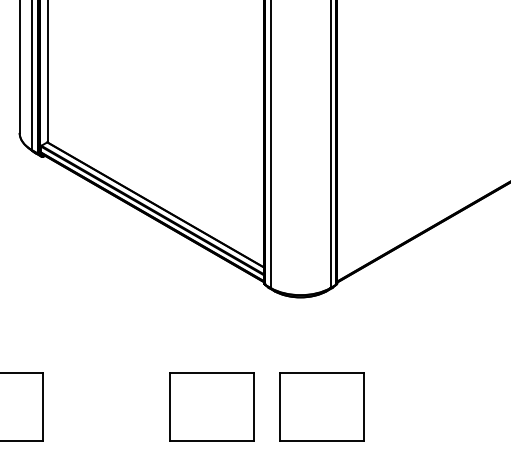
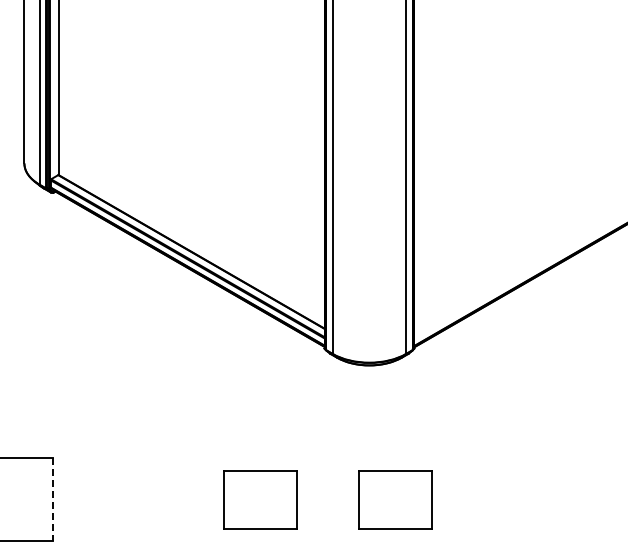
part: (211, 406) -> (260, 499), size x0.7
part: (321, 406) -> (395, 499), size x0.7
line: (43, 407) -> (53, 500), solid -> dashed

